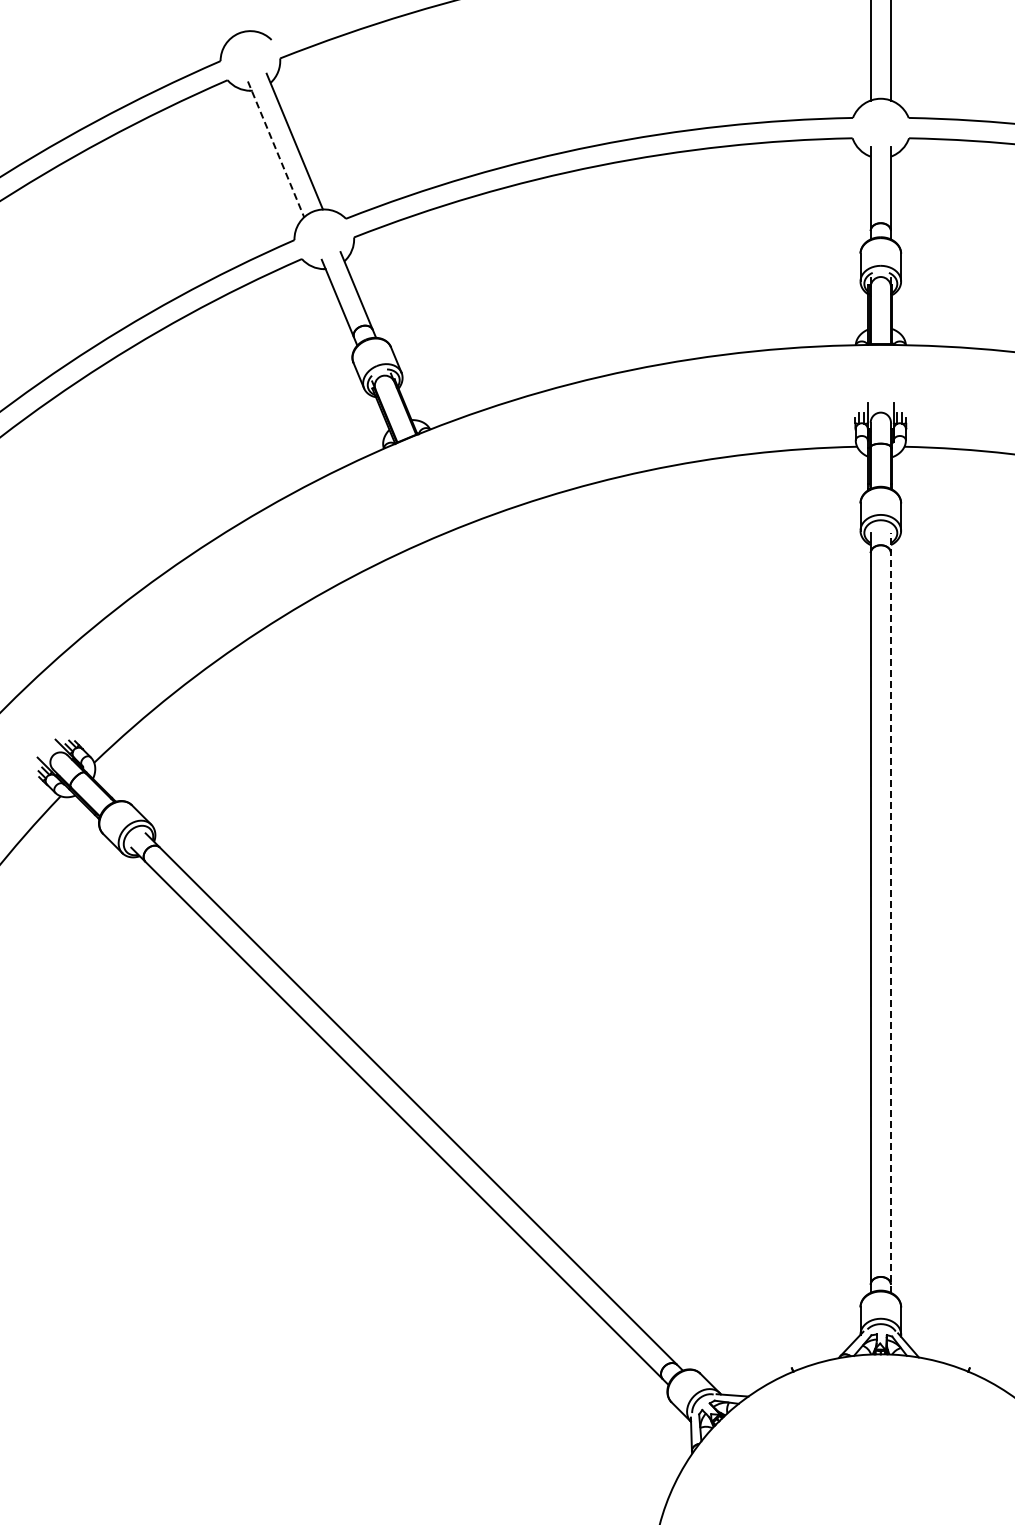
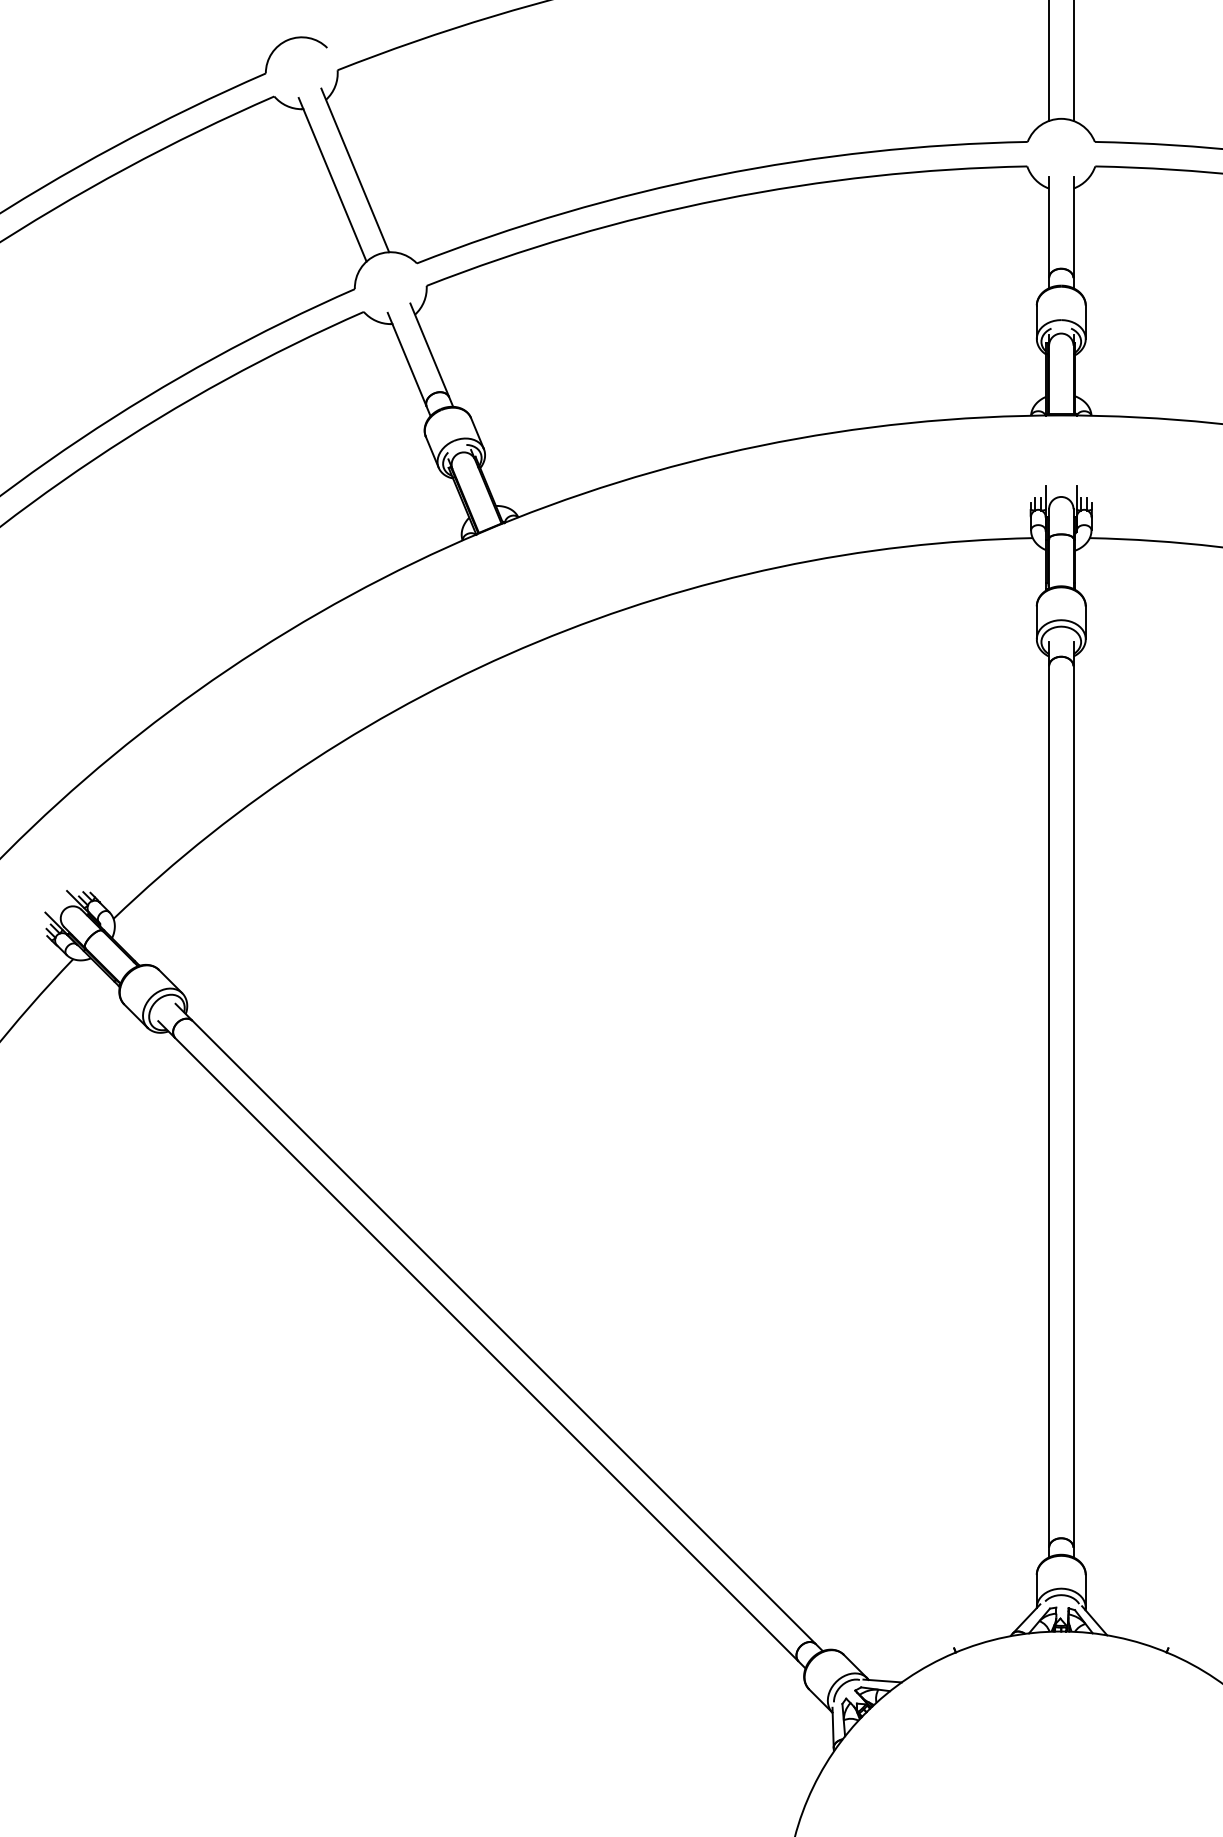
line: (276, 149) -> (333, 179), dashed -> solid
line: (890, 912) -> (1072, 1099), dashed -> solid

